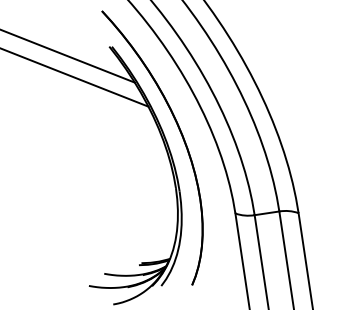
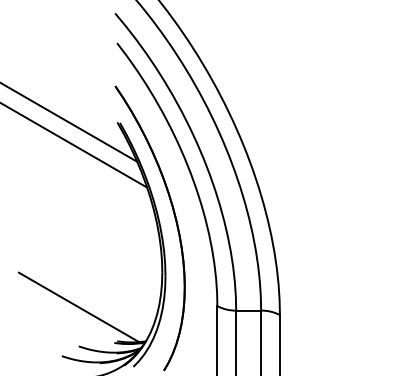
line: (98, 235) -> (78, 307), added

